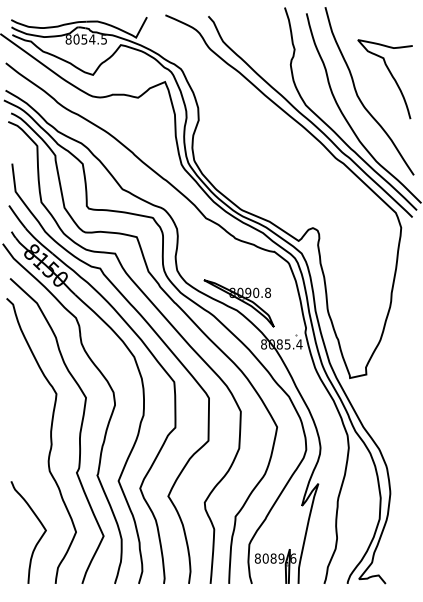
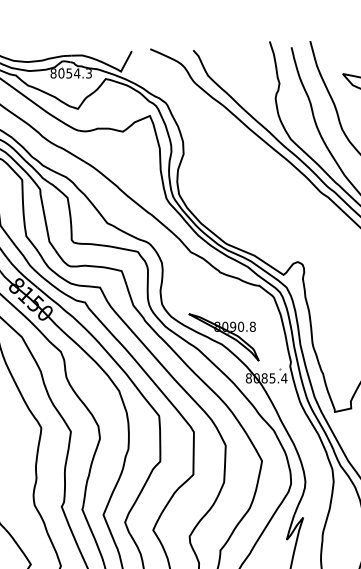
text: (103, 39) -> (88, 73), 8054.5 -> 8054.3

